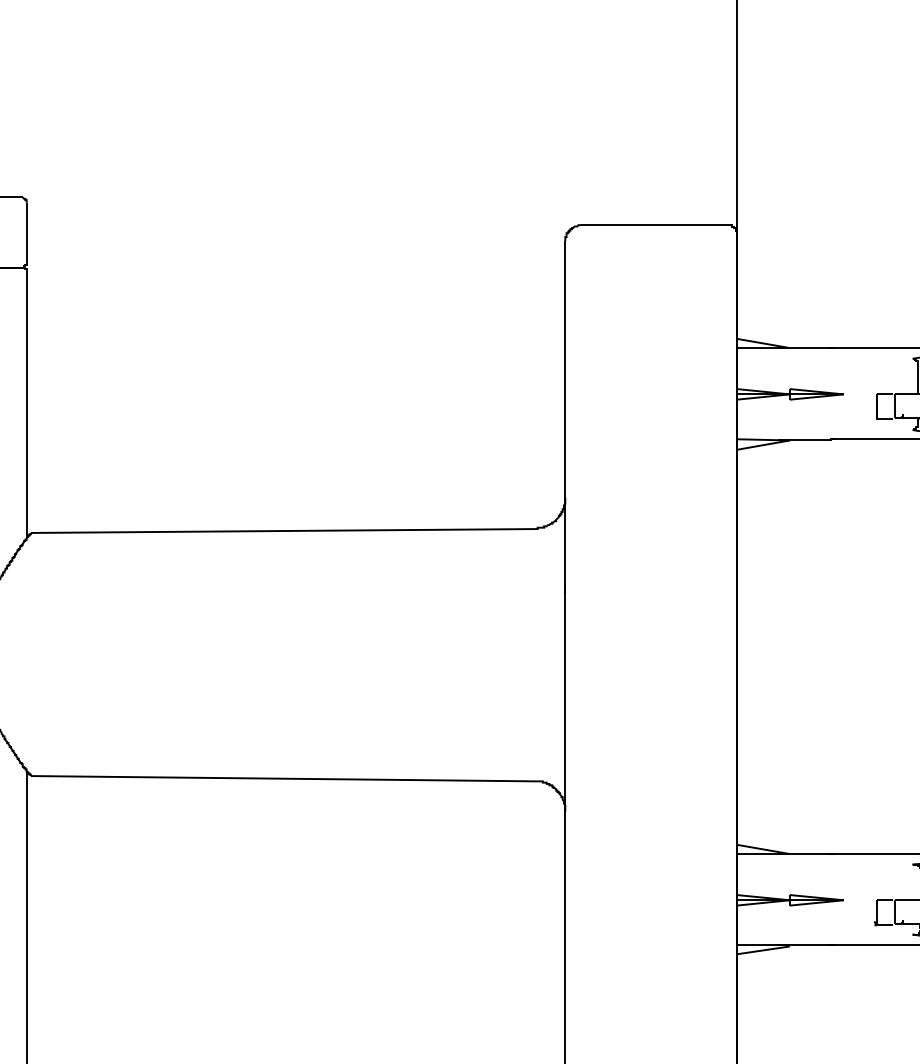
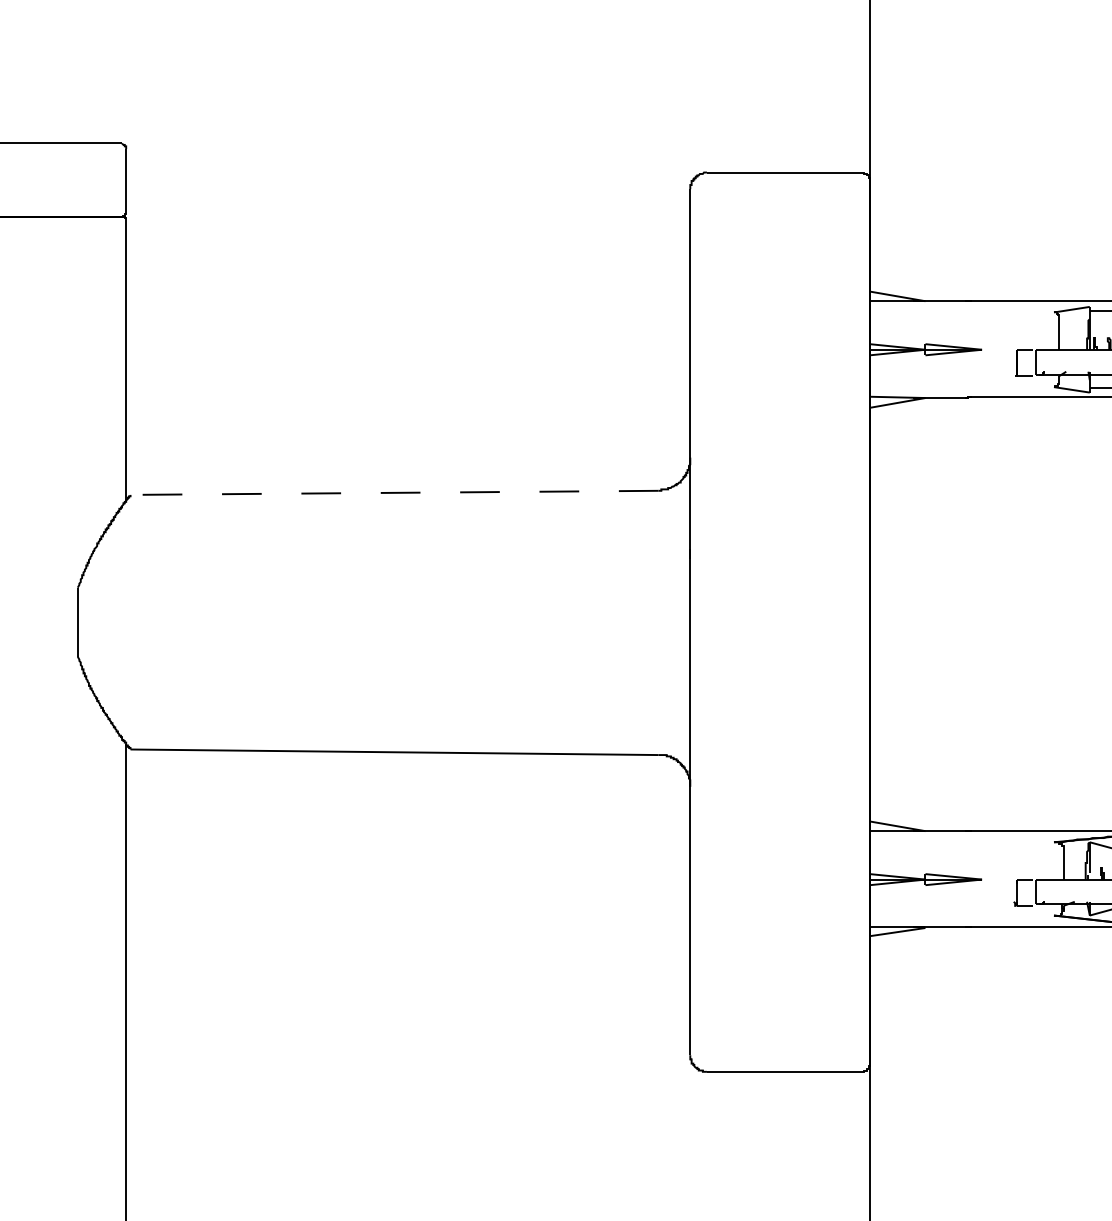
line: (282, 530) -> (394, 492), solid -> dashed

